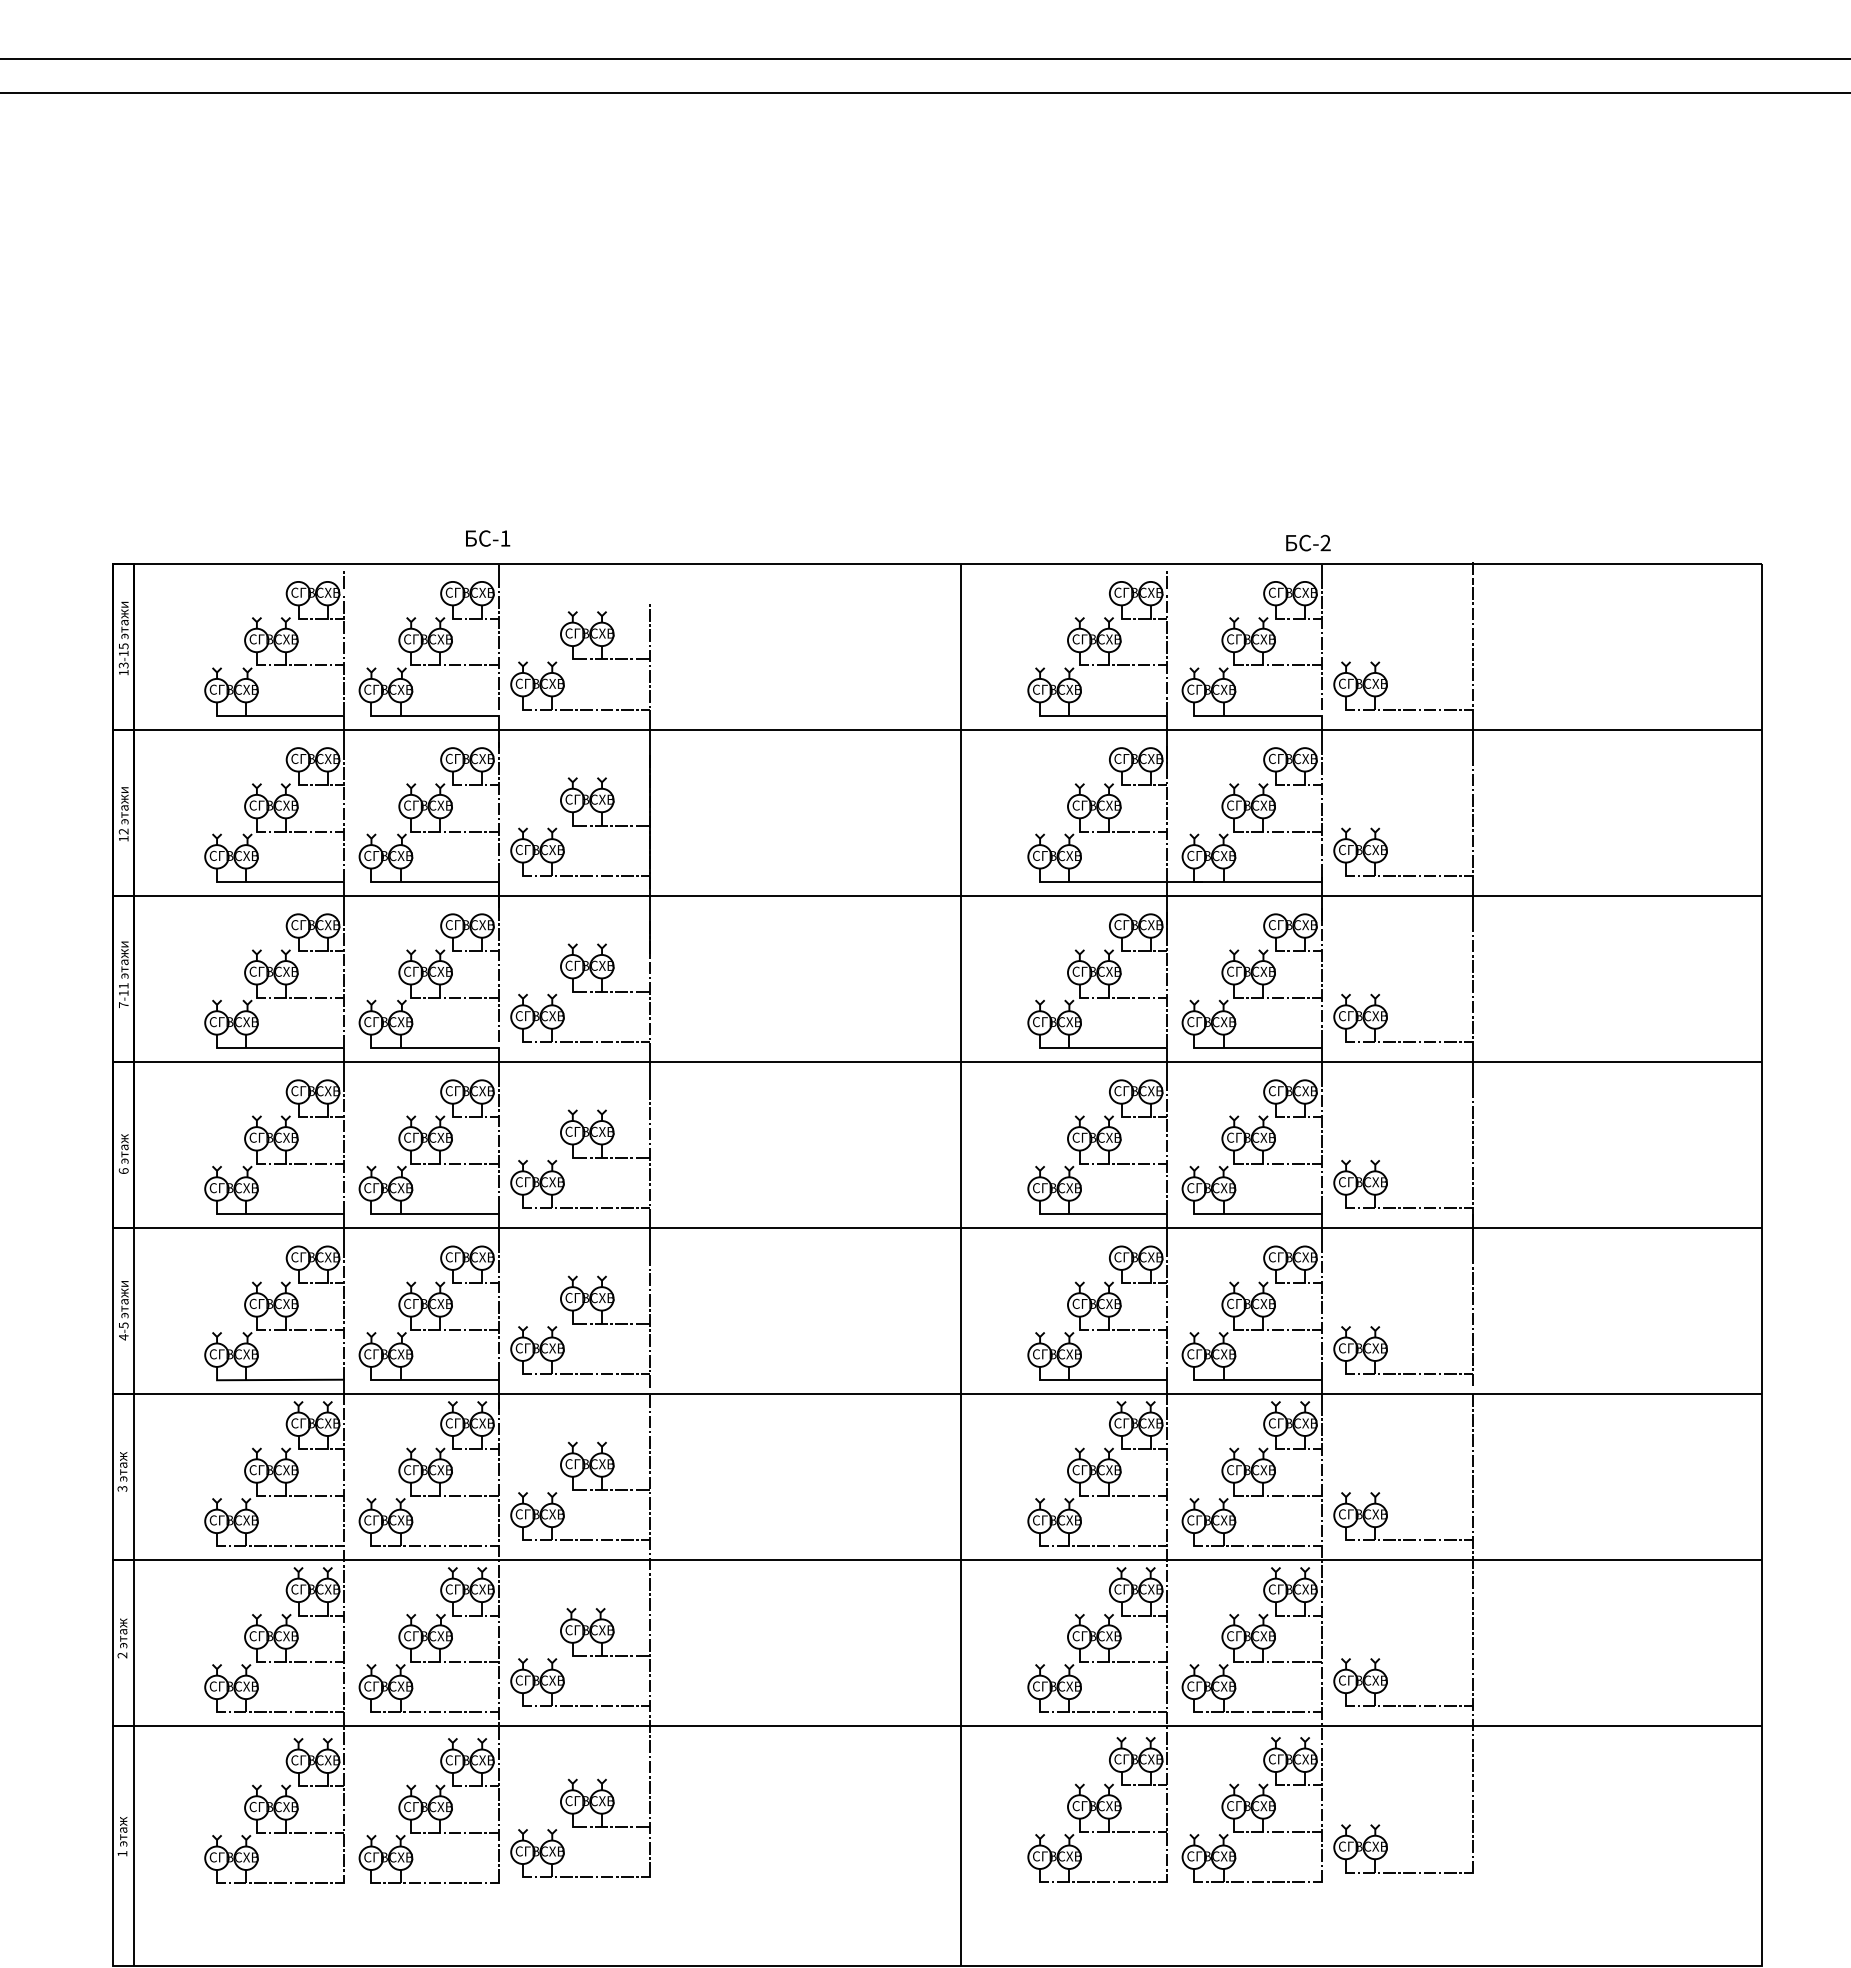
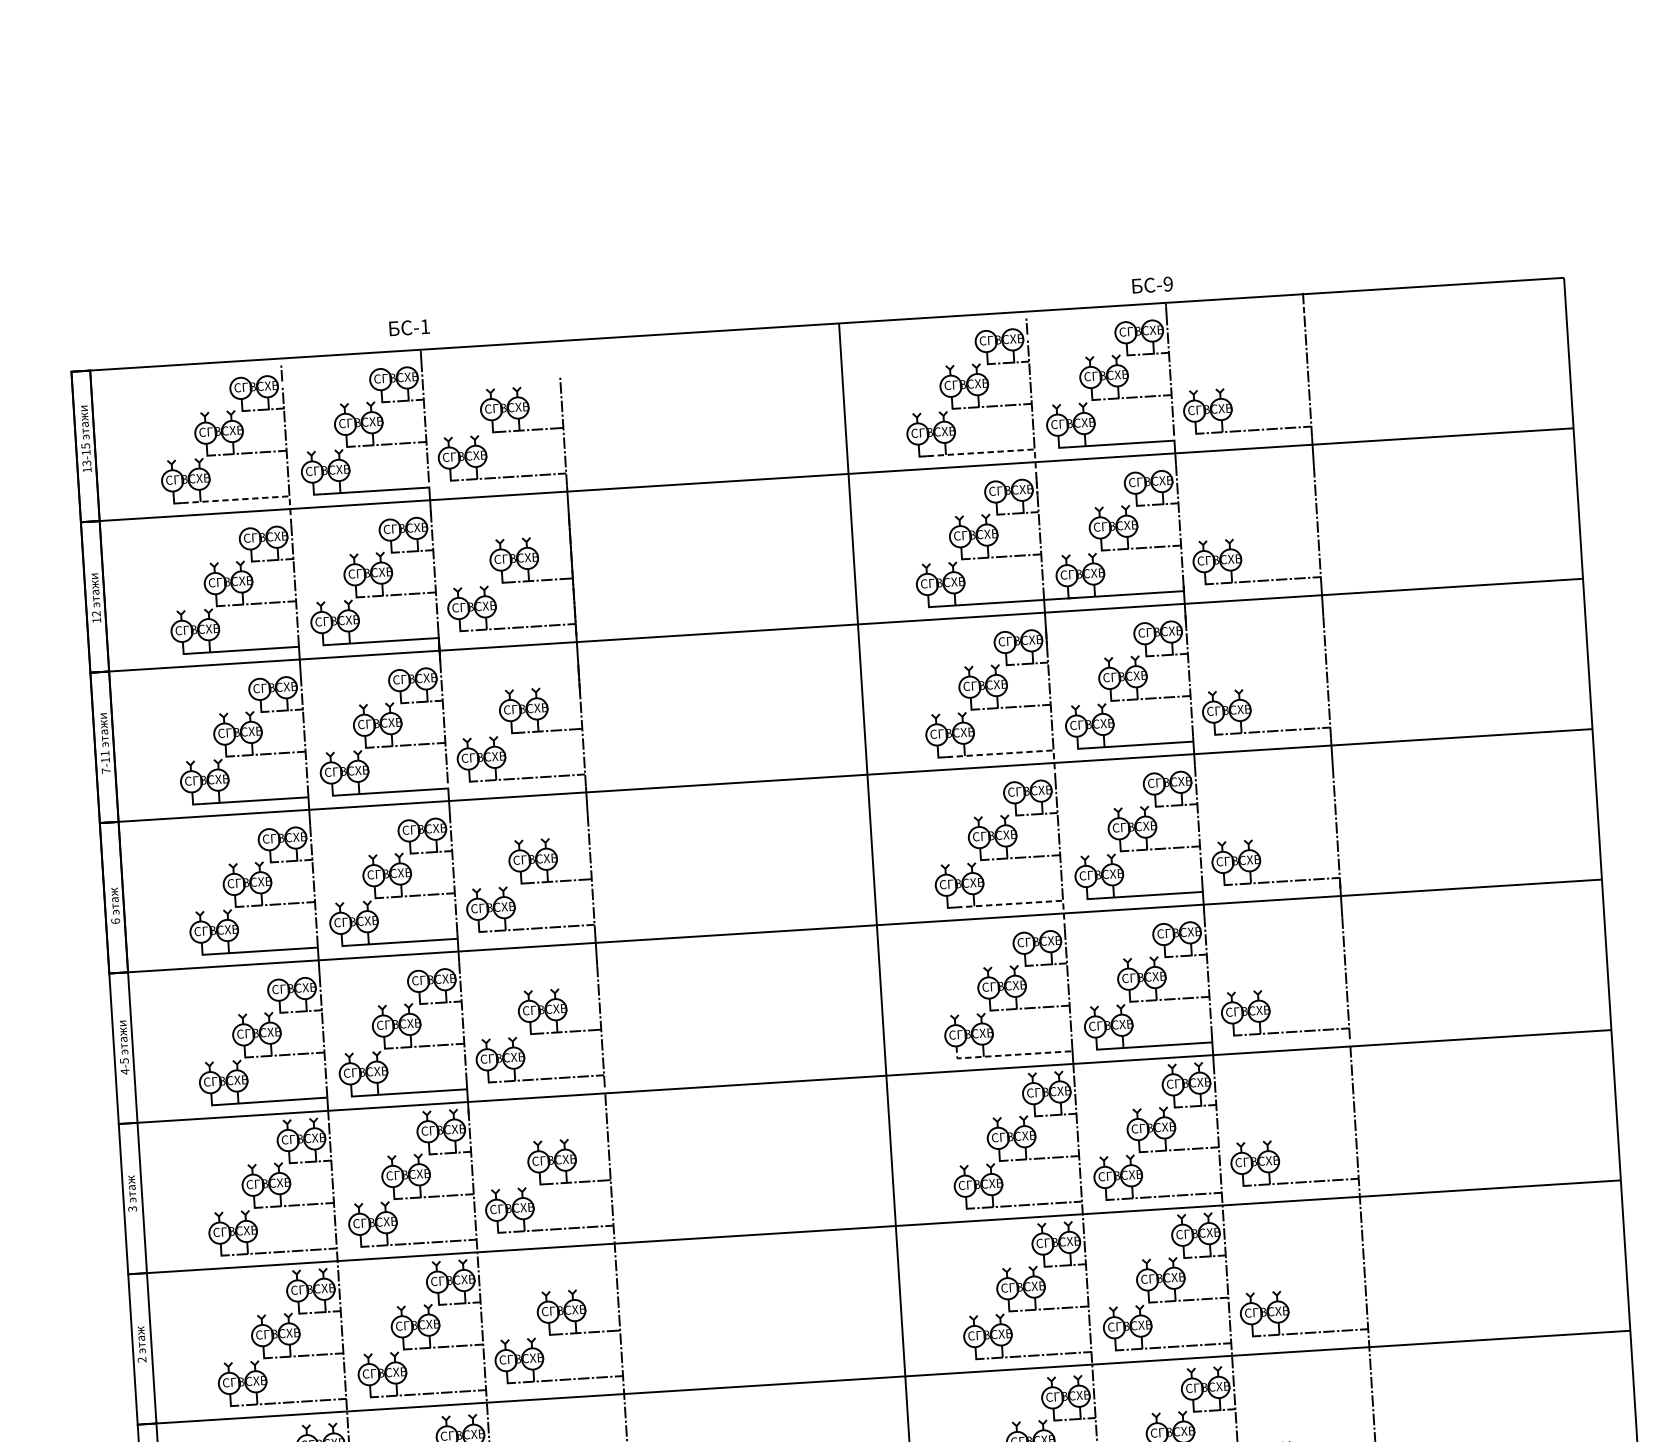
text: (1325, 543) -> (1168, 284), -2 -> -9
line: (301, 715) -> (250, 498), solid -> dashed
line: (1134, 715) -> (1004, 451), solid -> dashed
line: (1124, 1048) -> (1014, 753), solid -> dashed
line: (1124, 1214) -> (1024, 903), solid -> dashed
line: (1096, 1380) -> (1008, 1055), solid -> dashed

